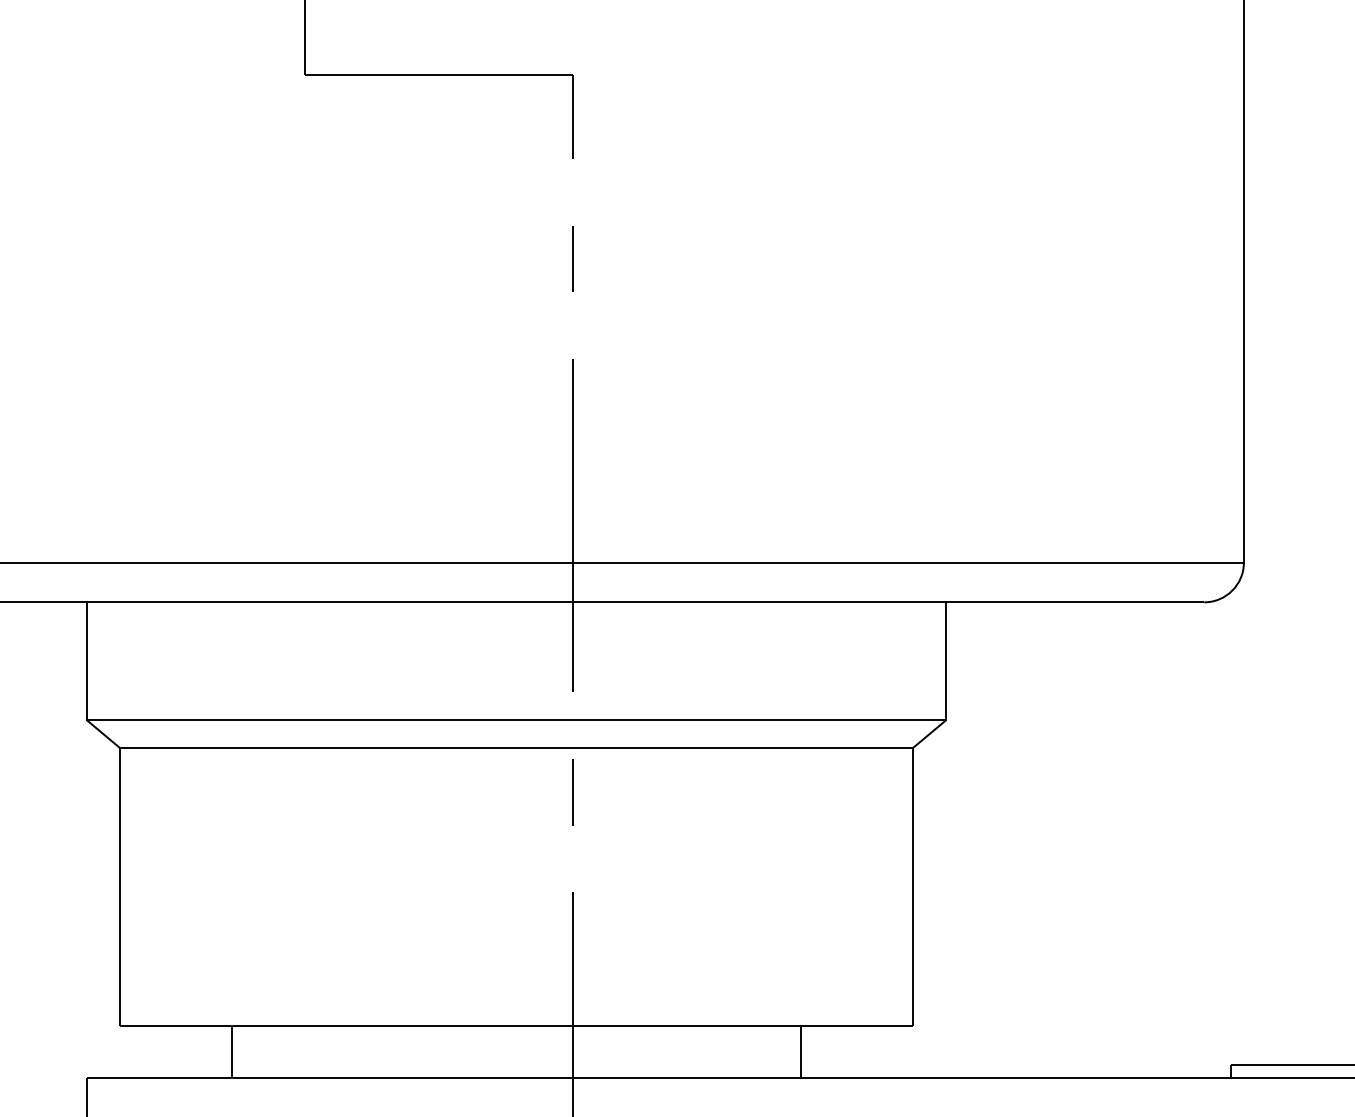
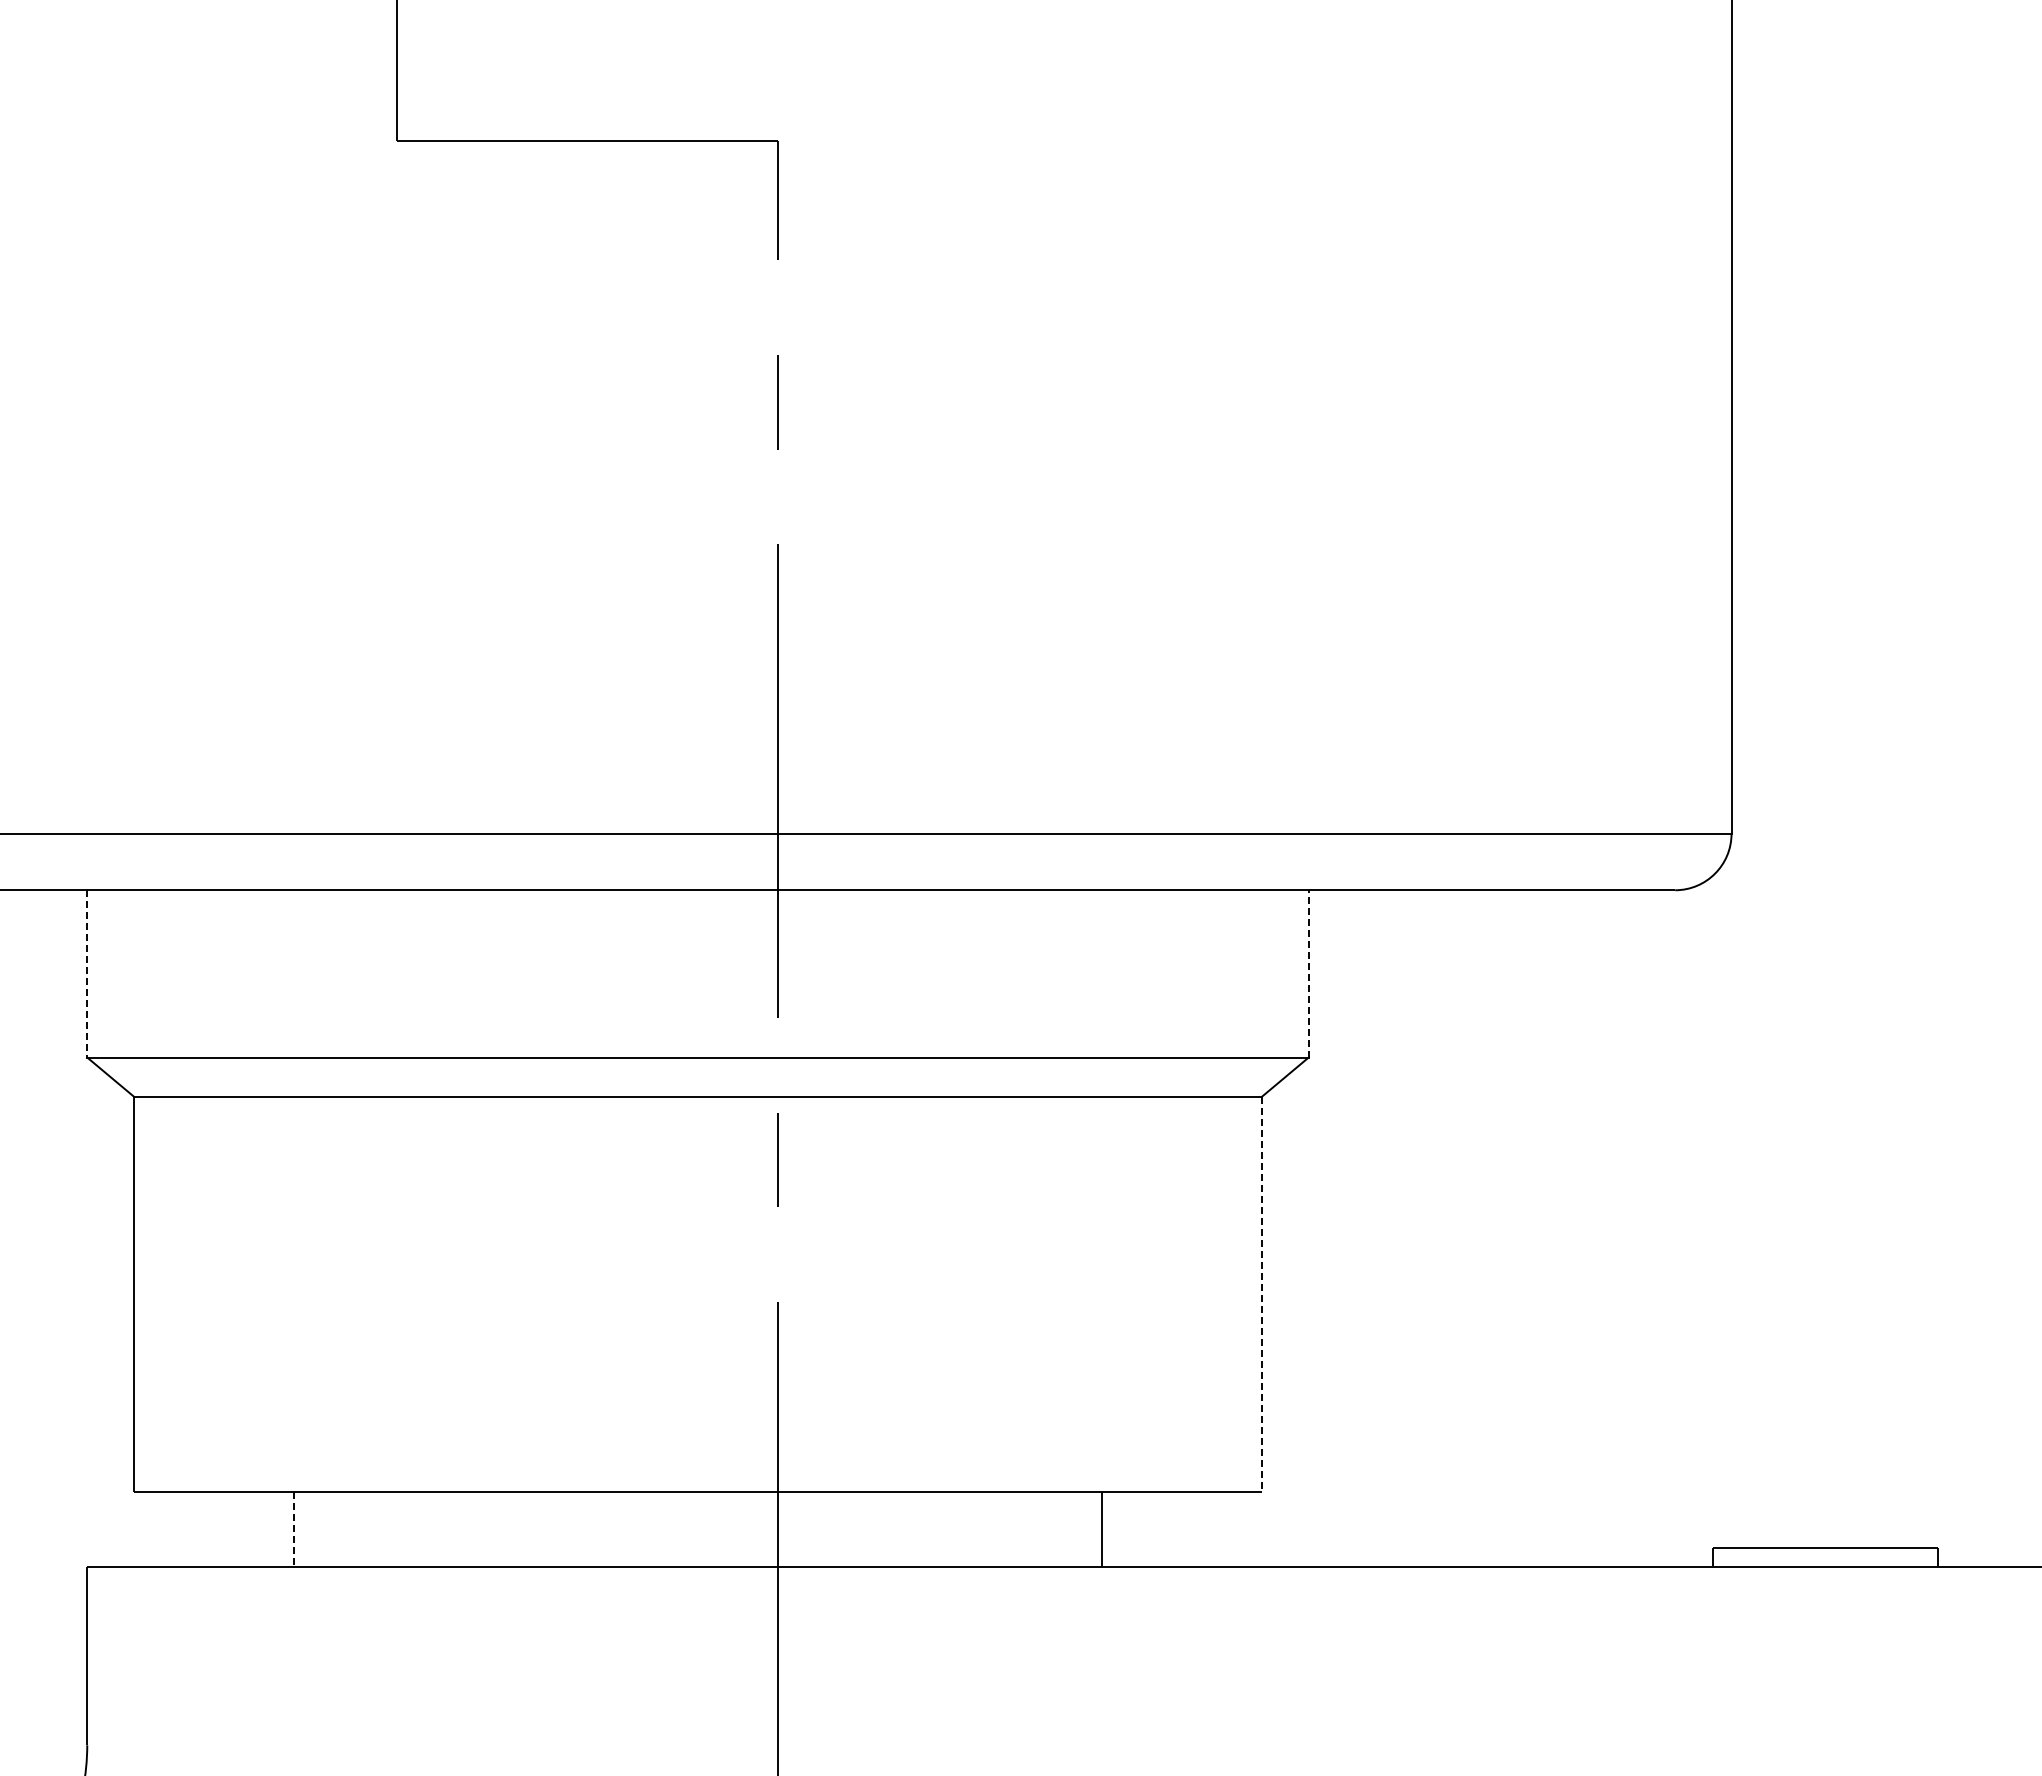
line: (86, 660) -> (87, 973), solid -> dashed
line: (946, 660) -> (1308, 973), solid -> dashed
line: (913, 886) -> (1261, 1294), solid -> dashed
line: (231, 1052) -> (293, 1529), solid -> dashed

